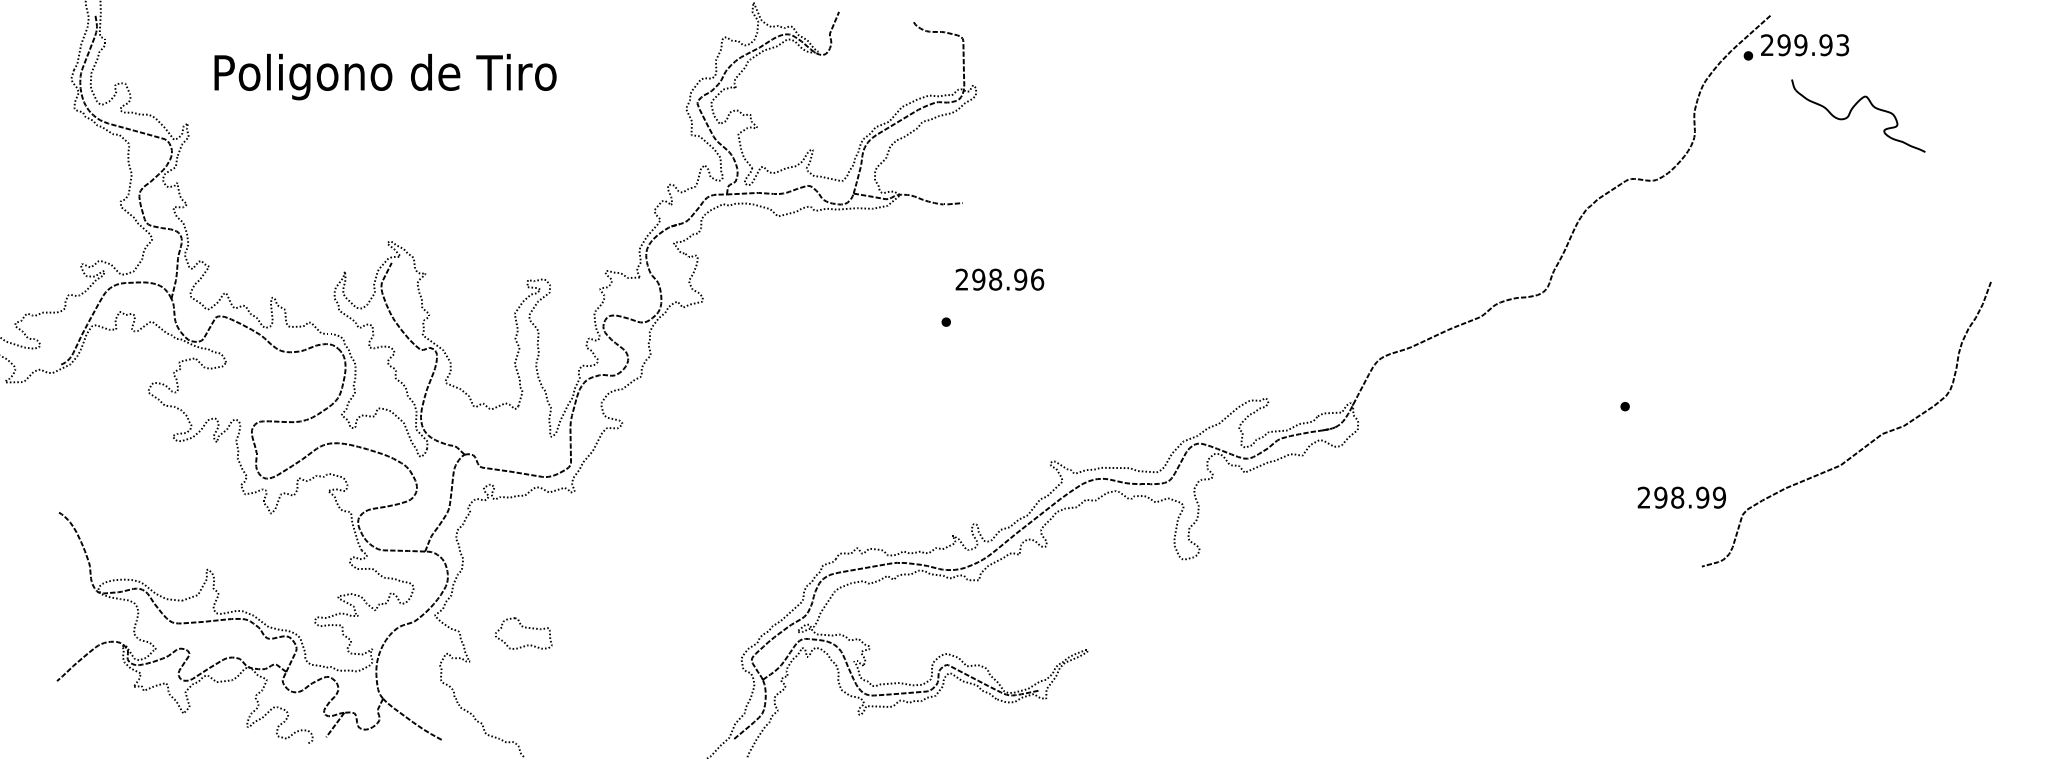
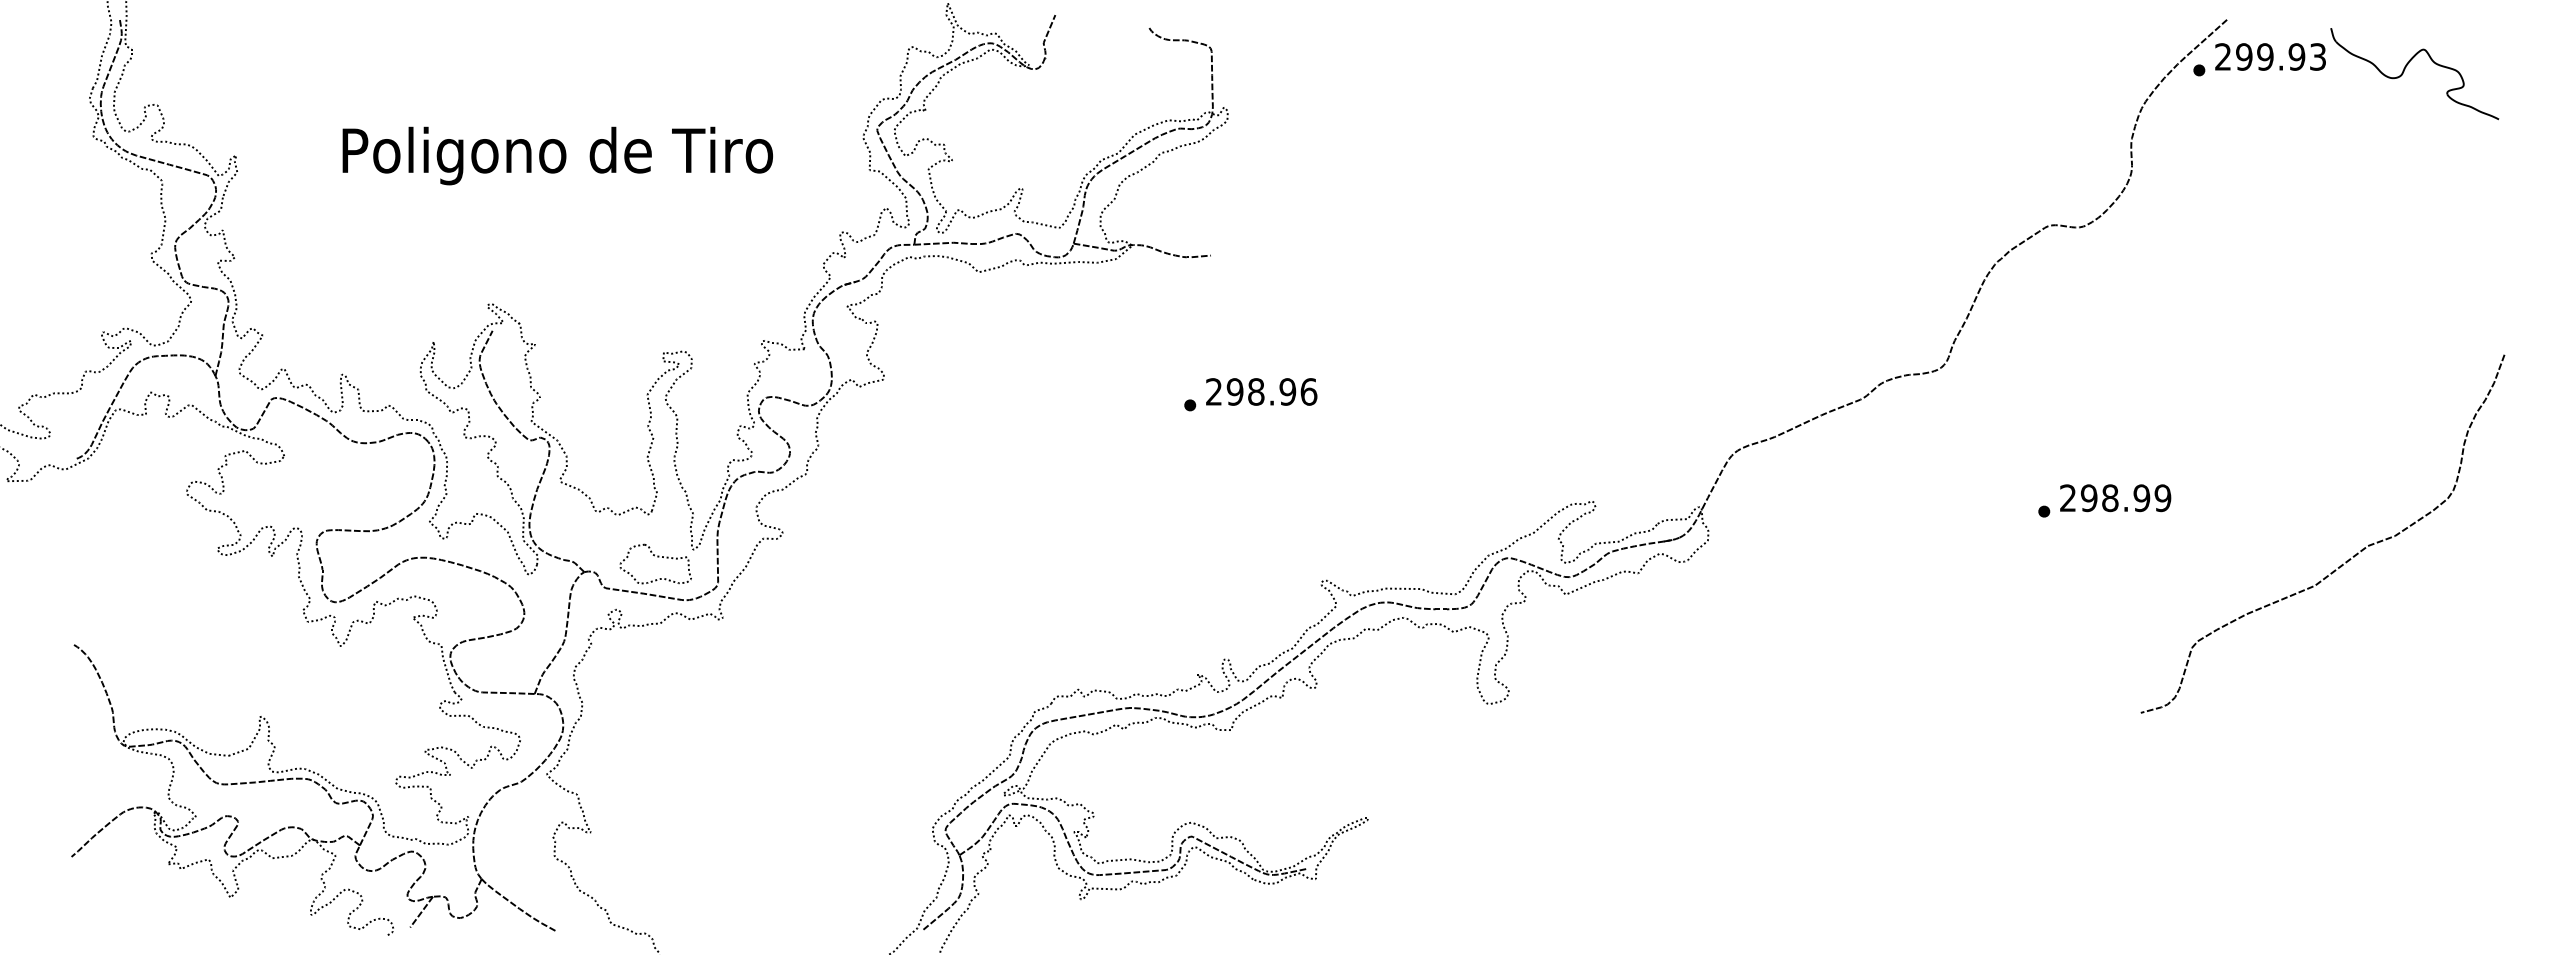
text: (385, 76) -> (557, 155), moved
part: (1851, 112) -> (2405, 69), moved
text: (999, 279) -> (1261, 391), moved
text: (1681, 497) -> (2115, 498), moved
part: (525, 628) -> (657, 557), moved

